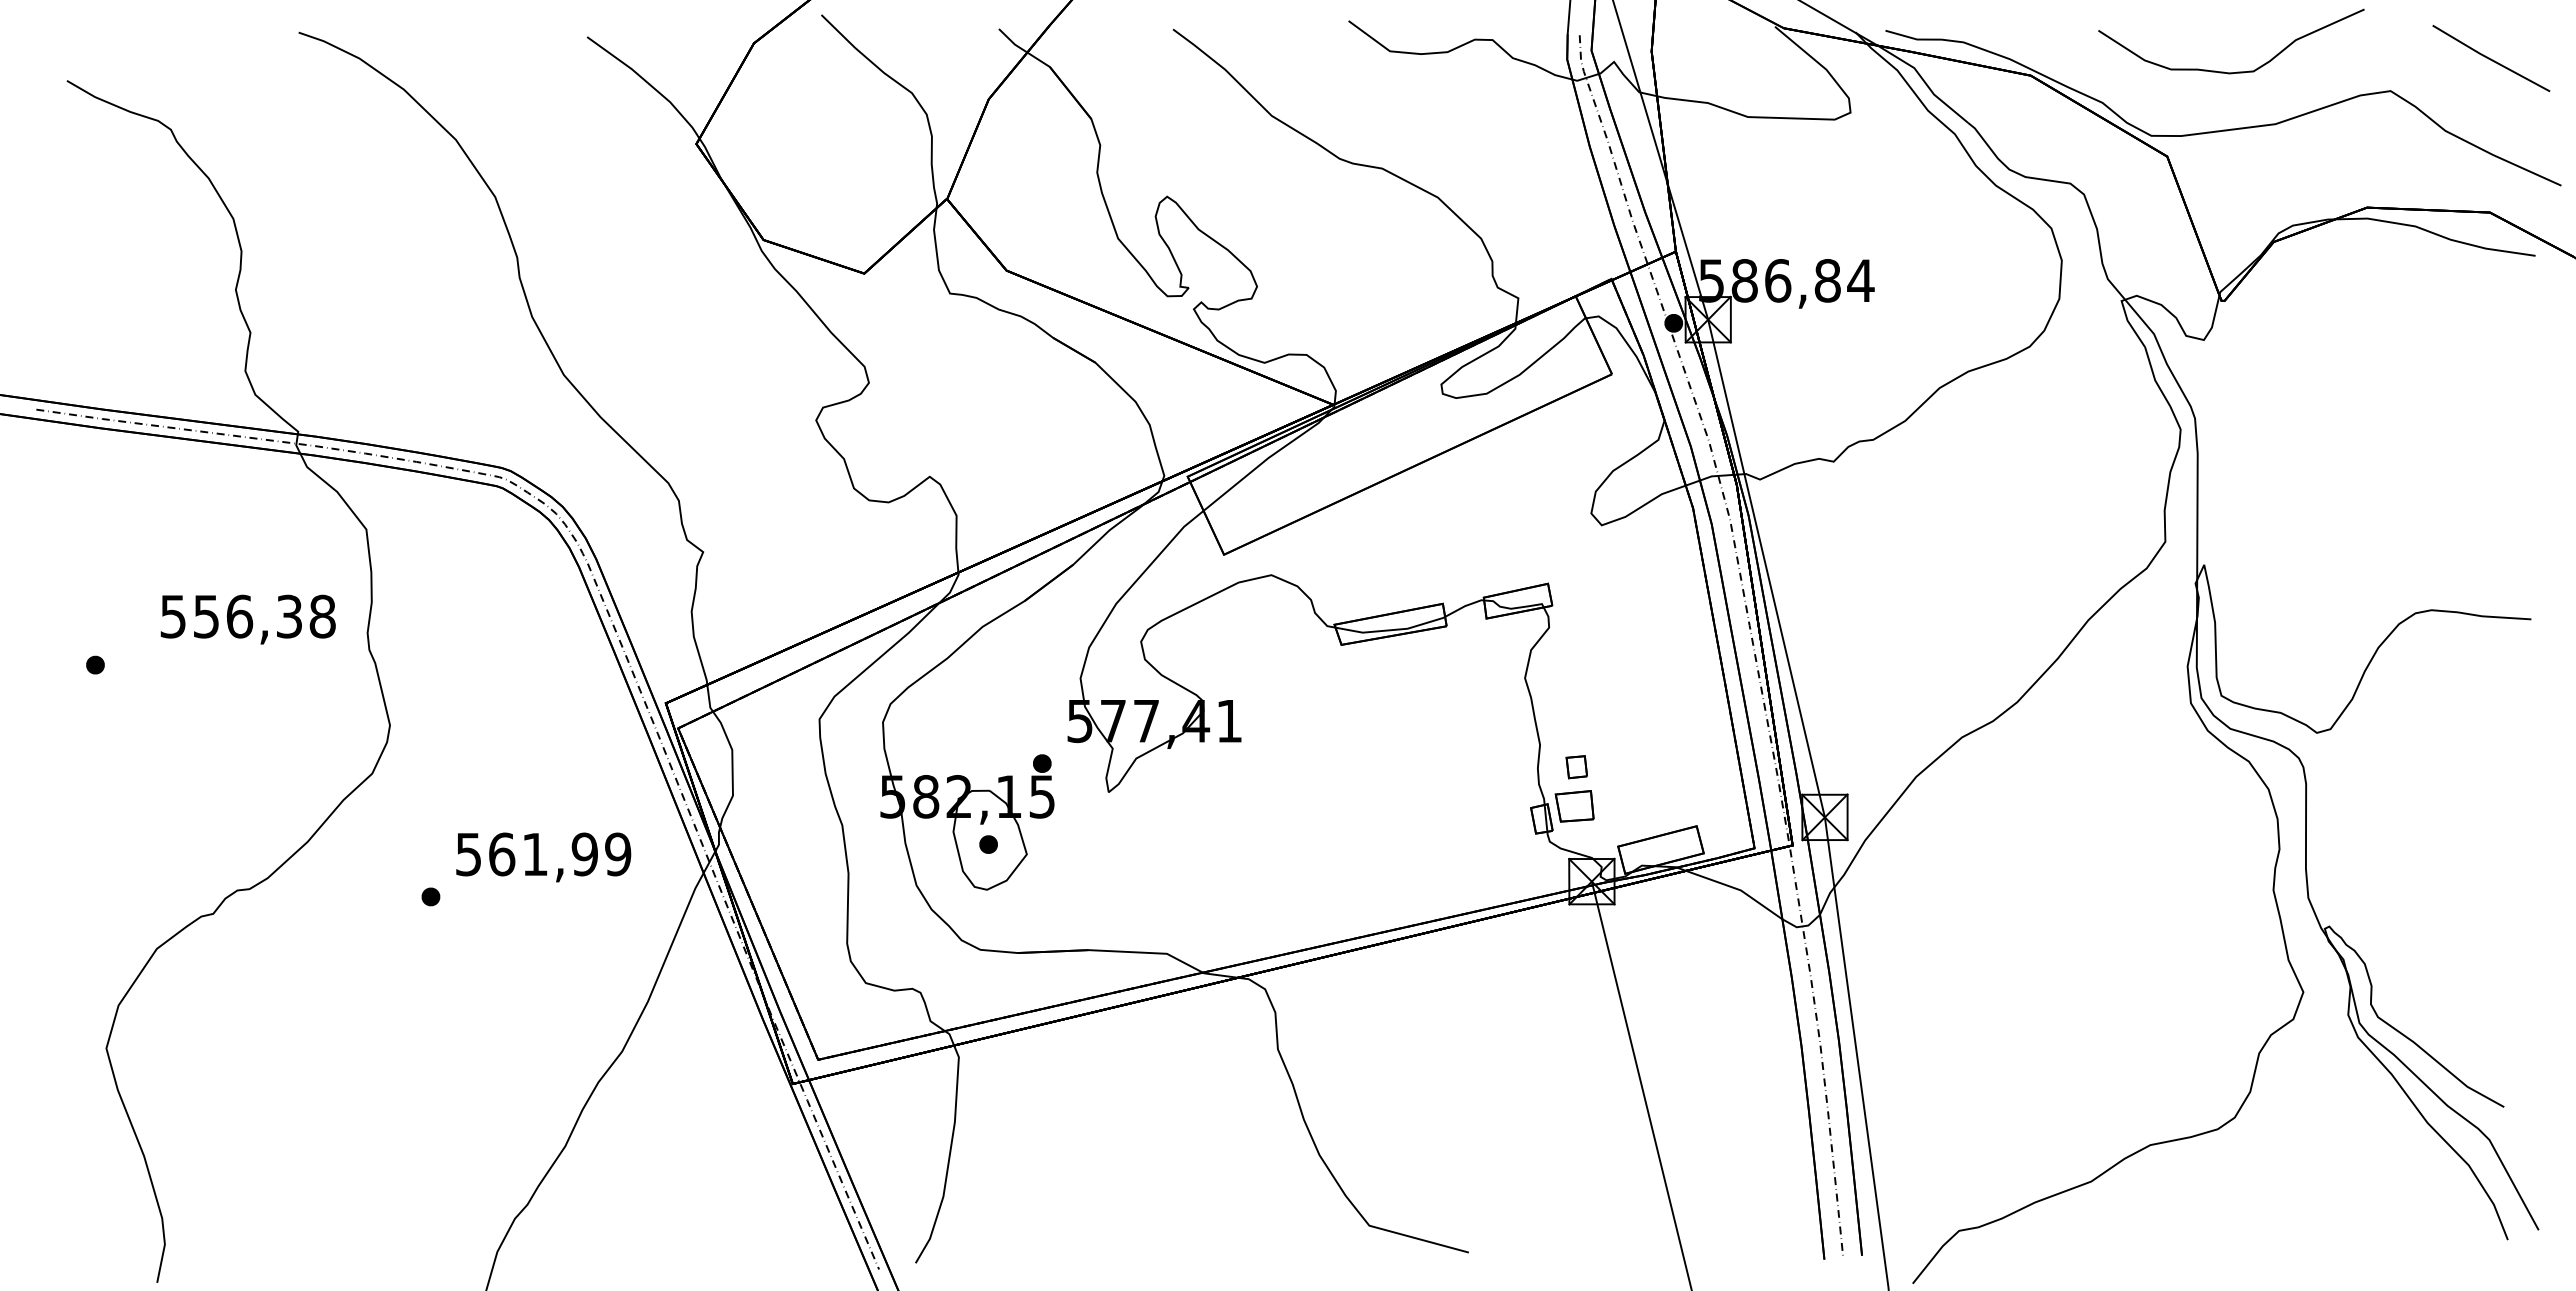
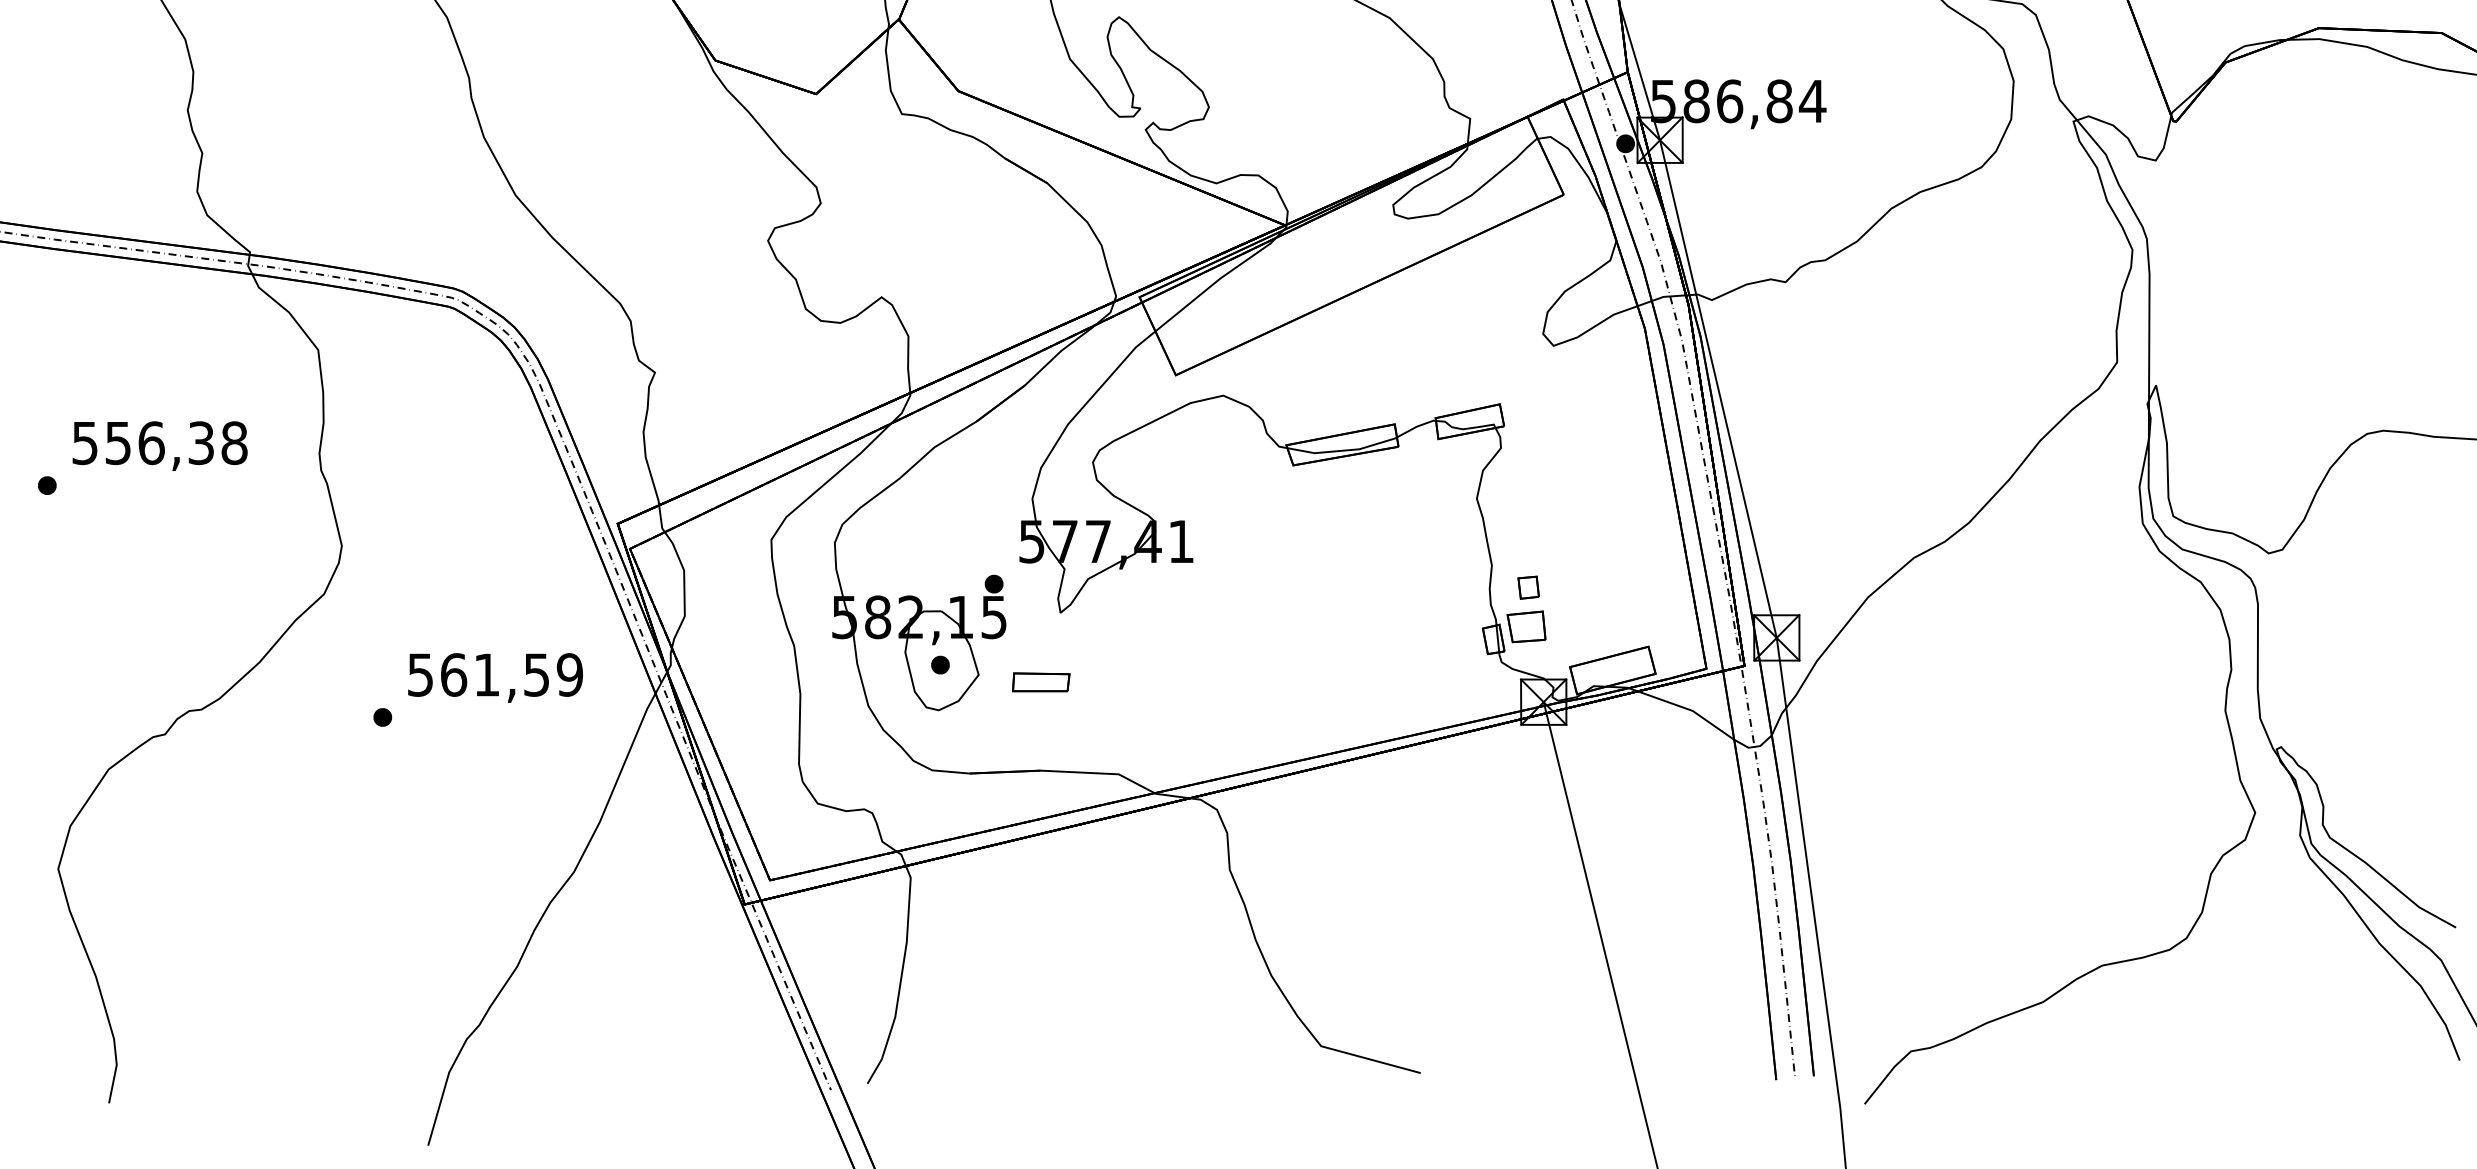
text: (247, 619) -> (159, 446), moved
text: (584, 854) -> (536, 675), 561,99 -> 561,59
part: (1089, 861) -> (1041, 682), added

